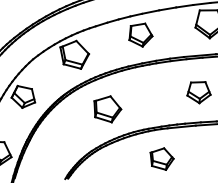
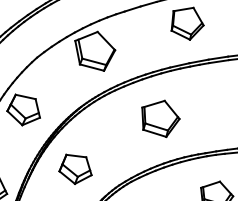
part: (107, 109) -> (160, 119), moved
part: (60, 139) -> (75, 169), added

